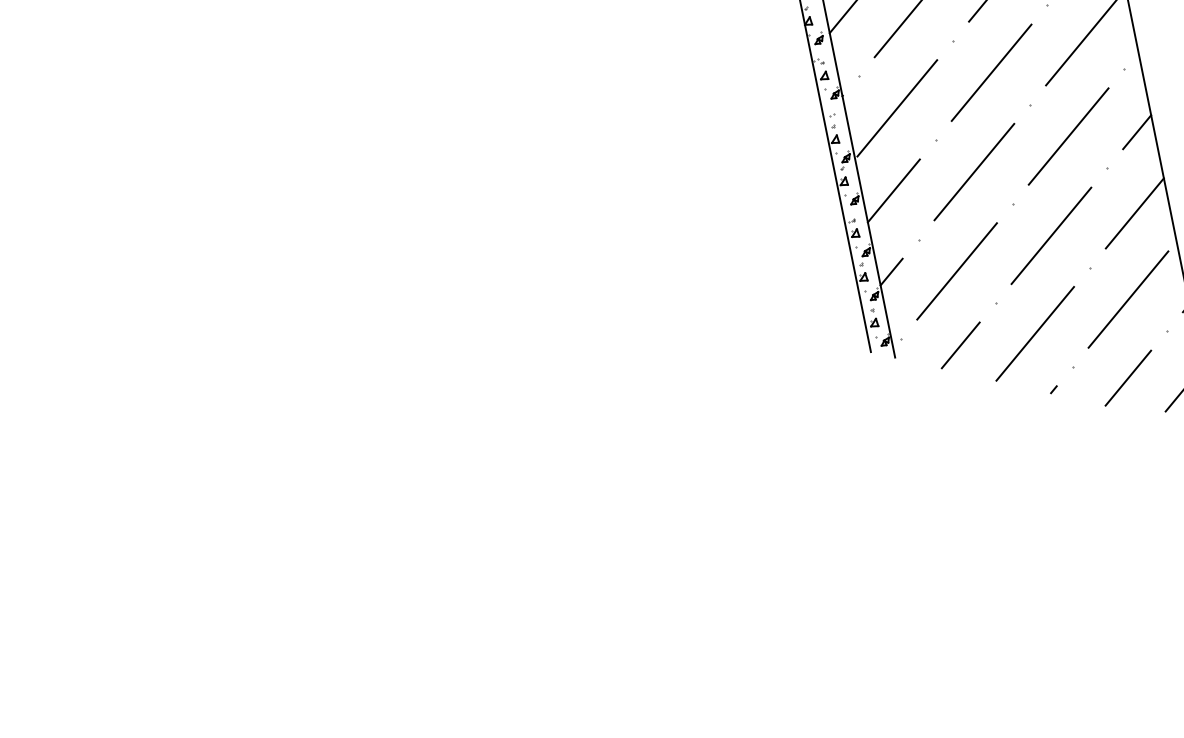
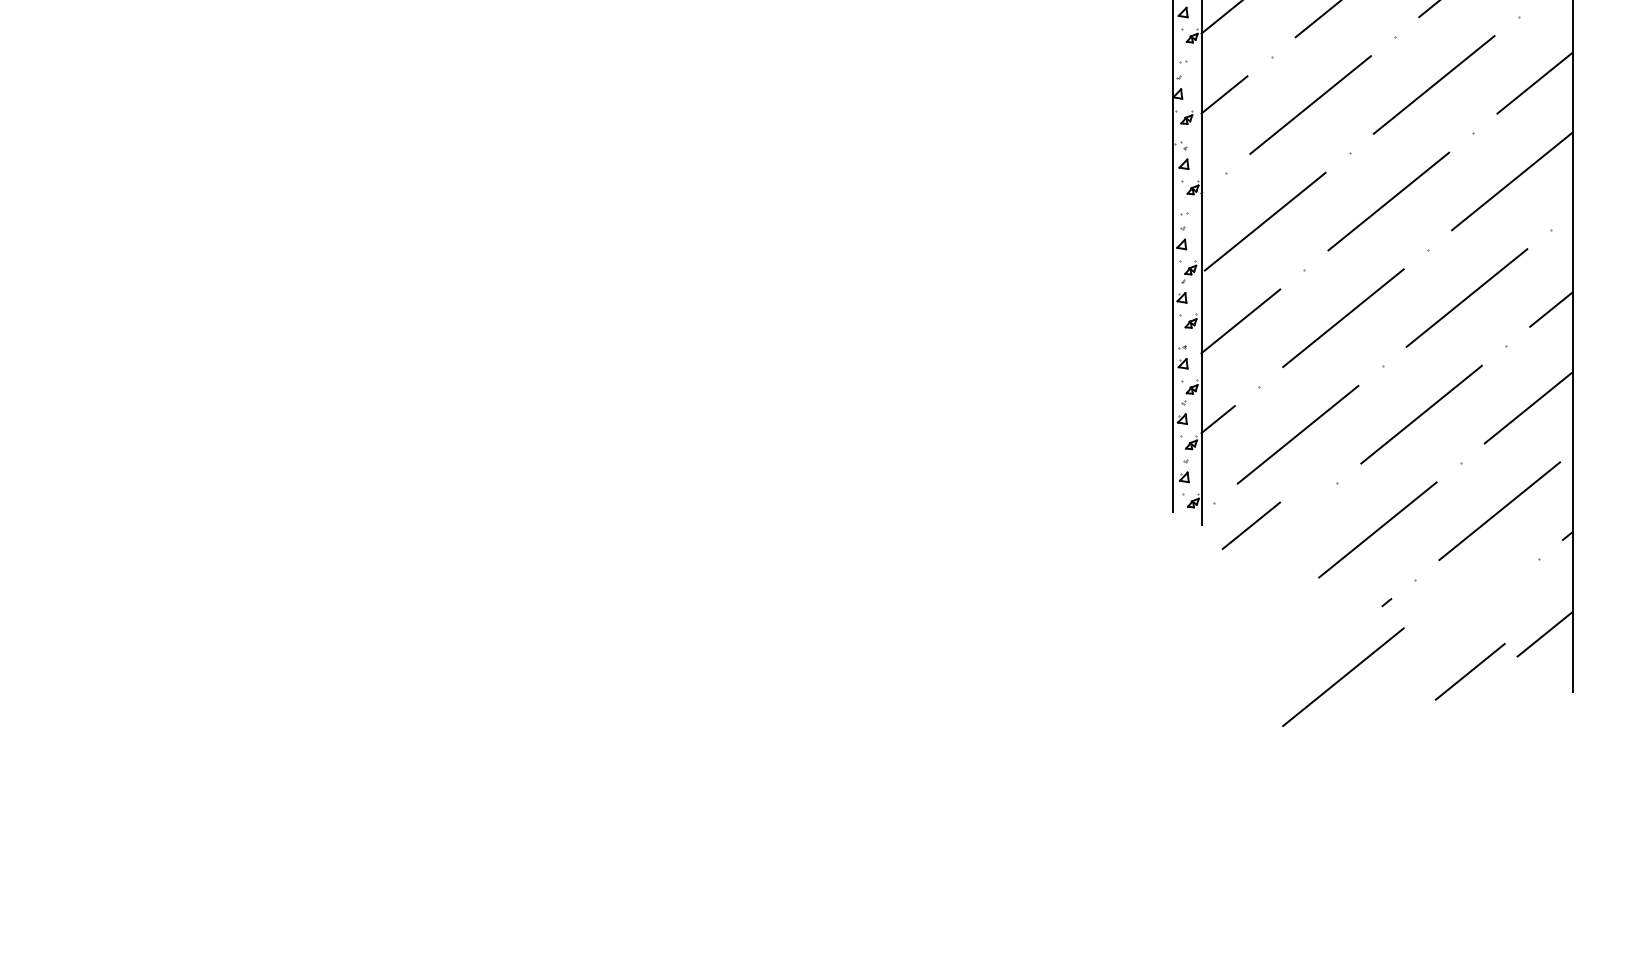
line: (960, 345) -> (1251, 525), moved
line: (1127, 378) -> (1469, 671), moved
line: (1031, 454) -> (1343, 676), added

